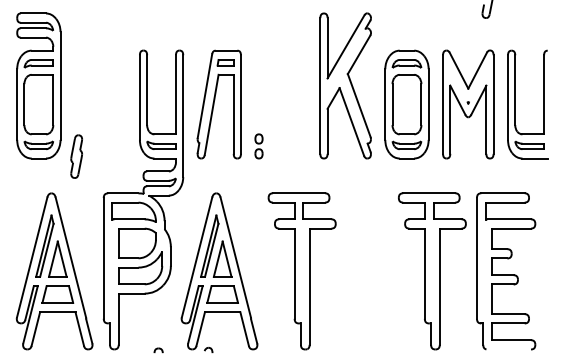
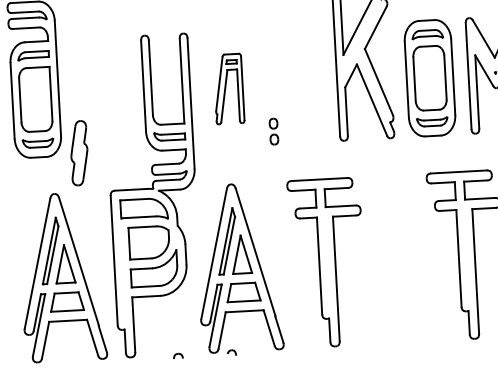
part: (218, 104) -> (228, 89), size x0.6
part: (76, 156) -> (79, 153), size x1.4

